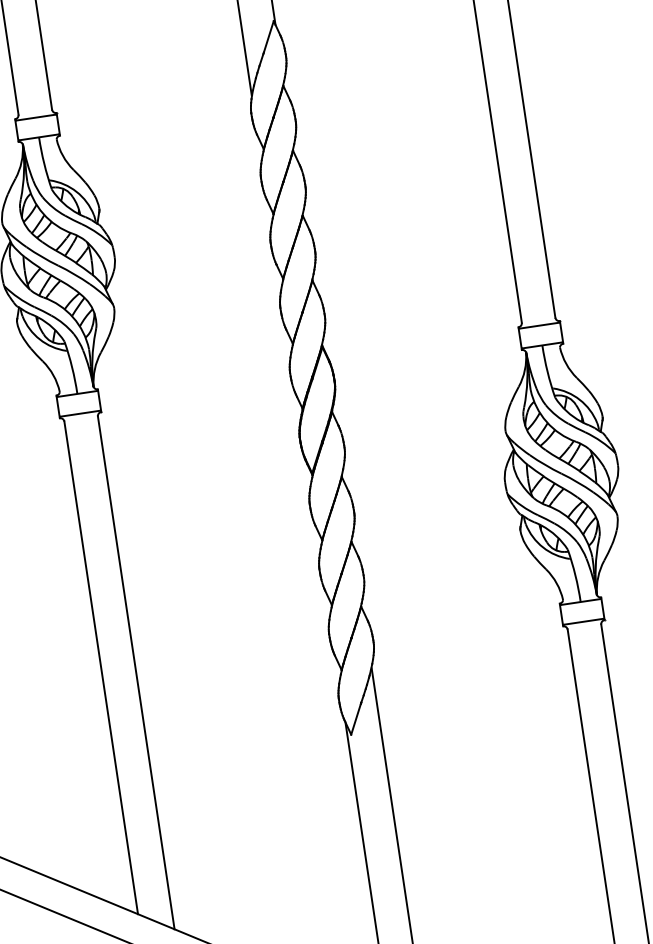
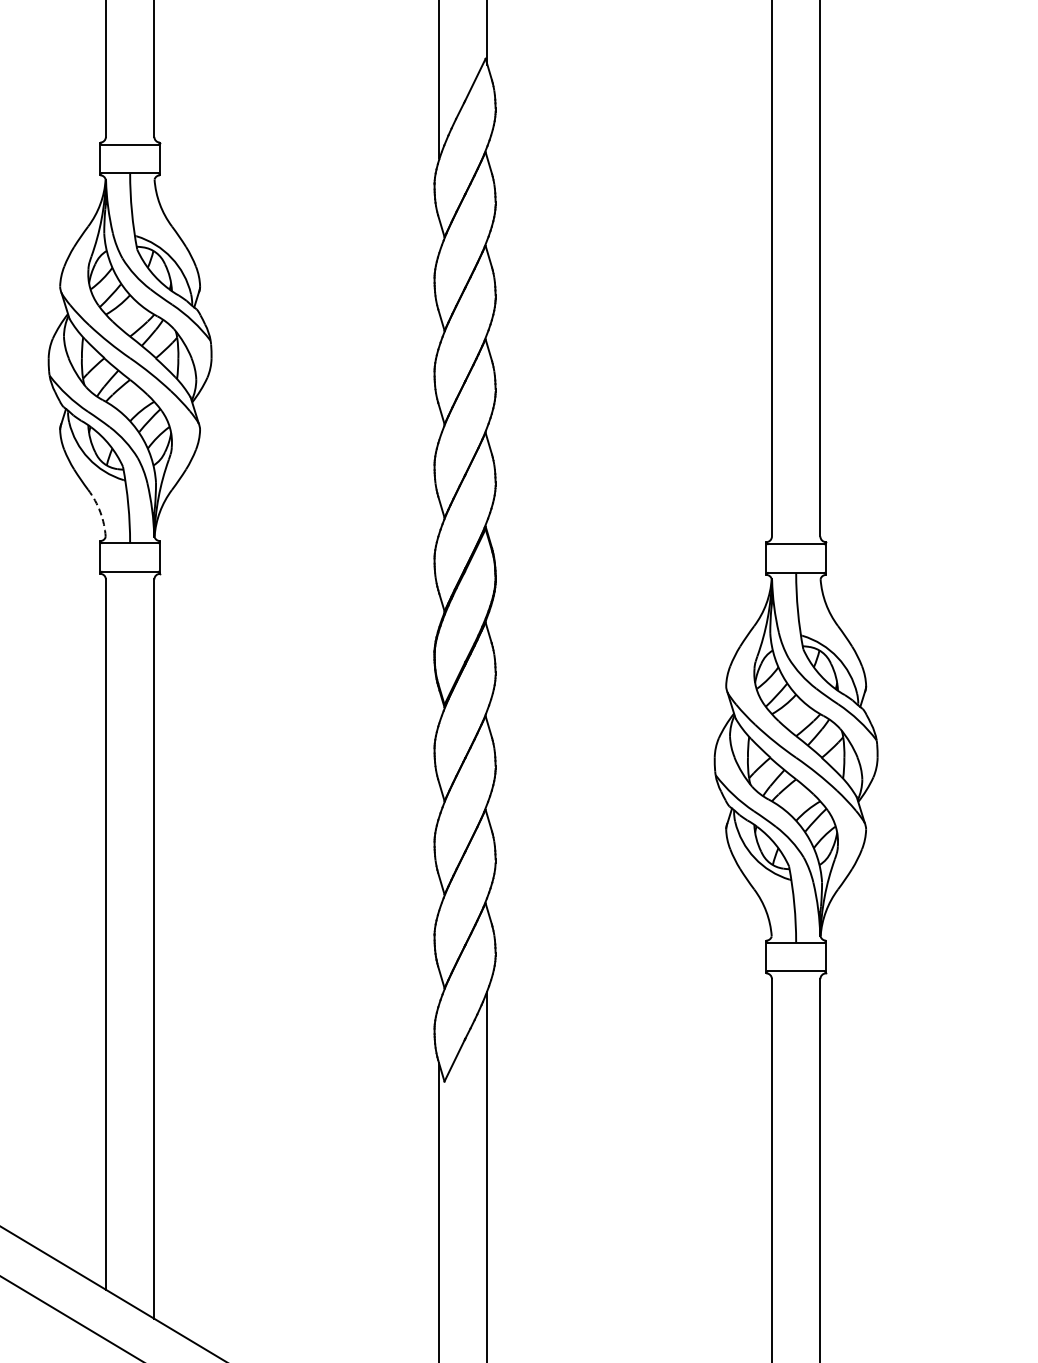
arc: (53, 375) -> (100, 512), solid -> dashed

